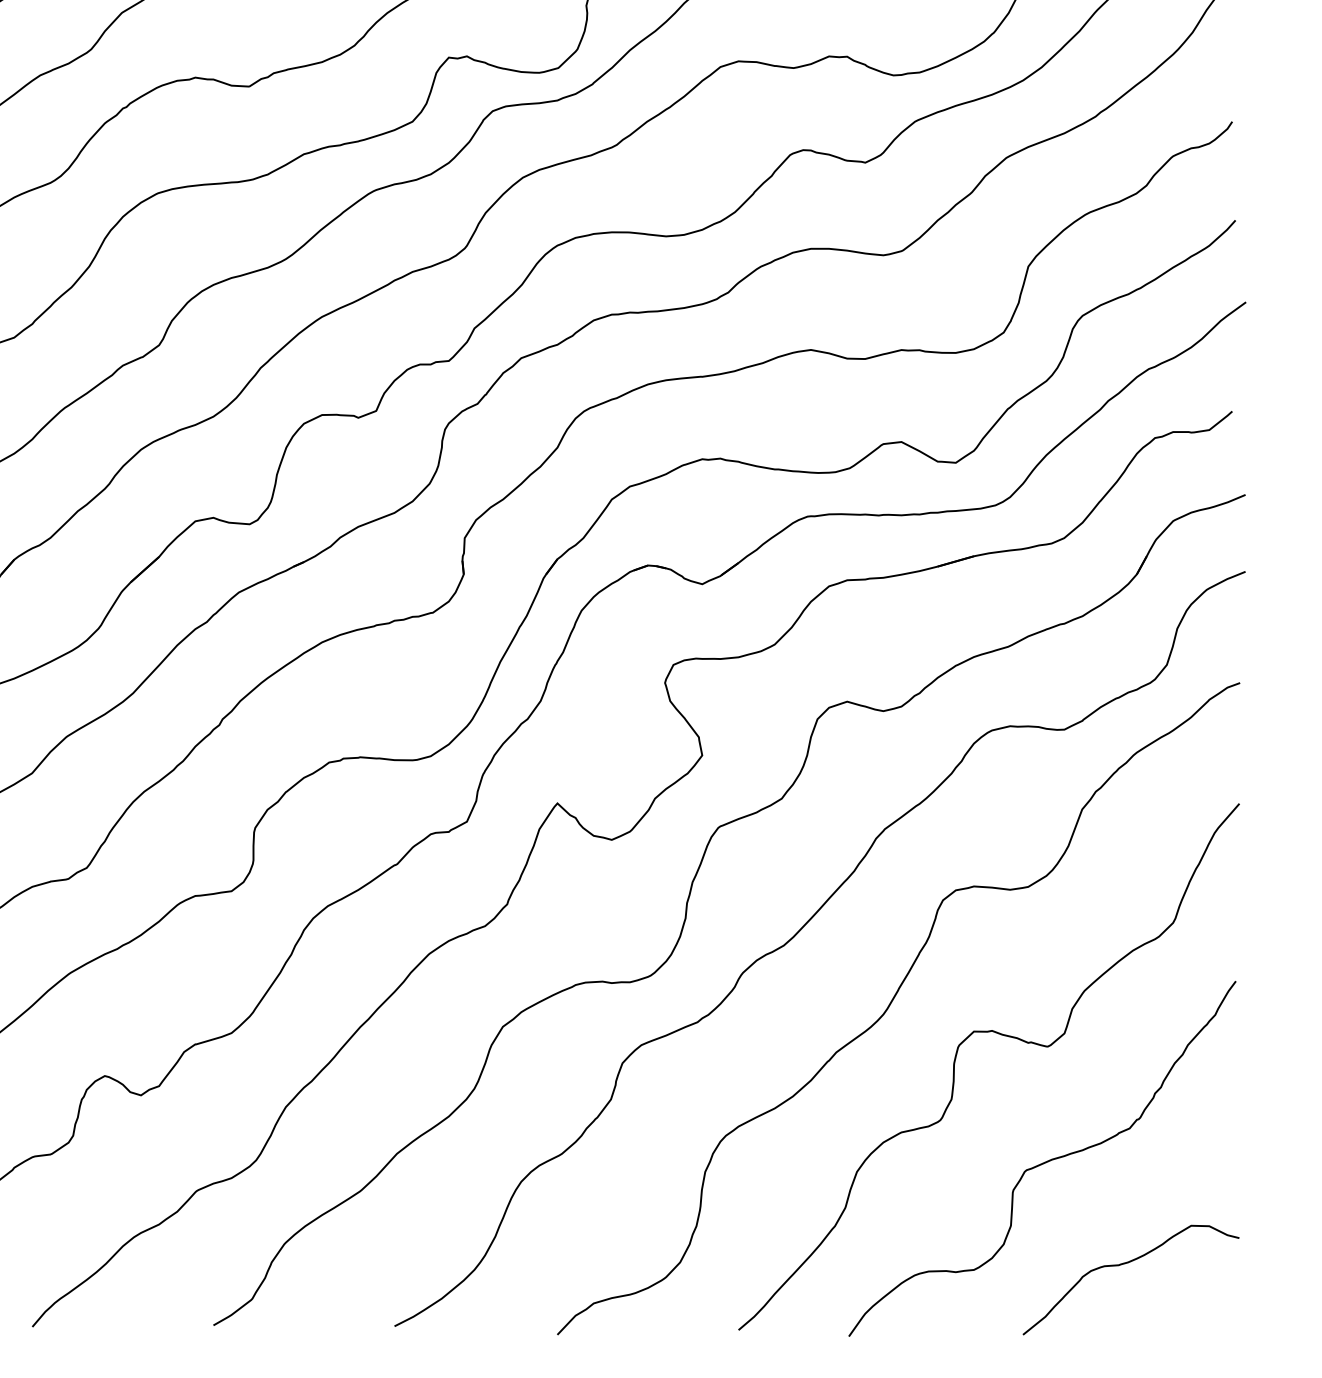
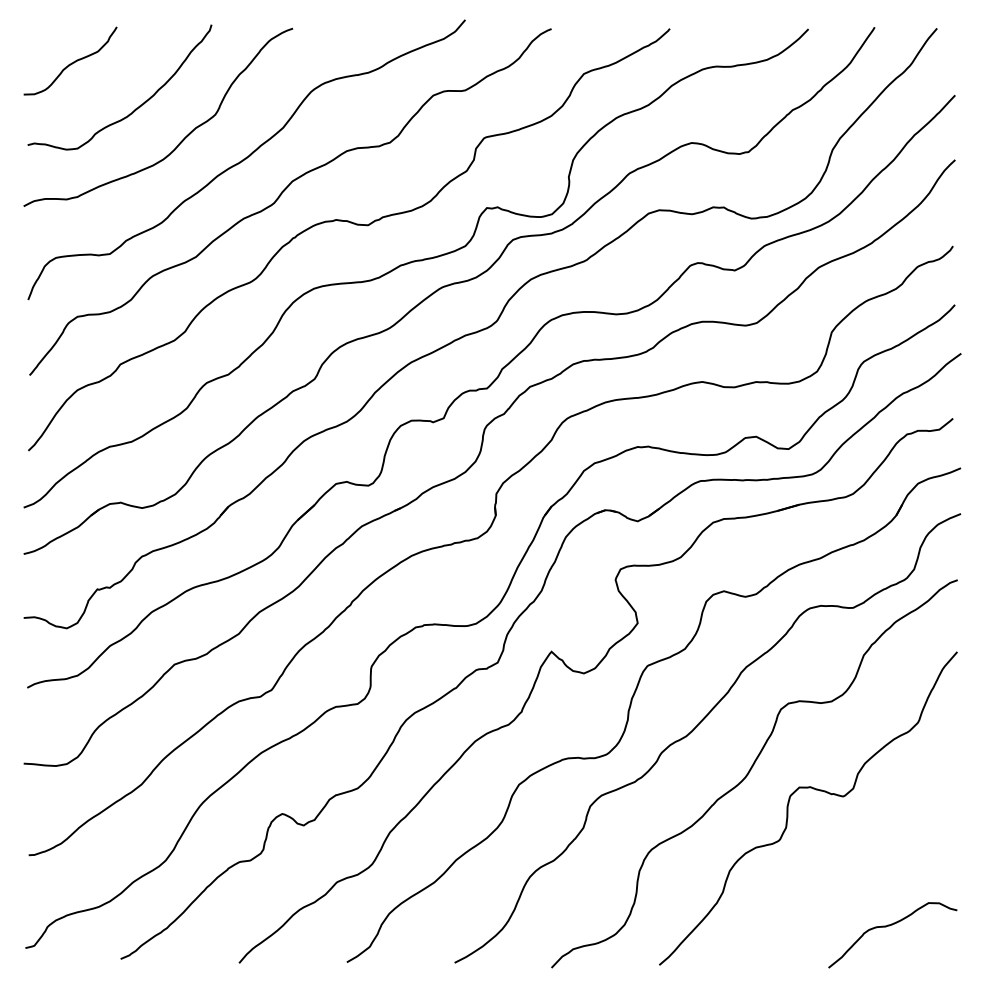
curve: (1041, 1162) -> (839, 865), removed

